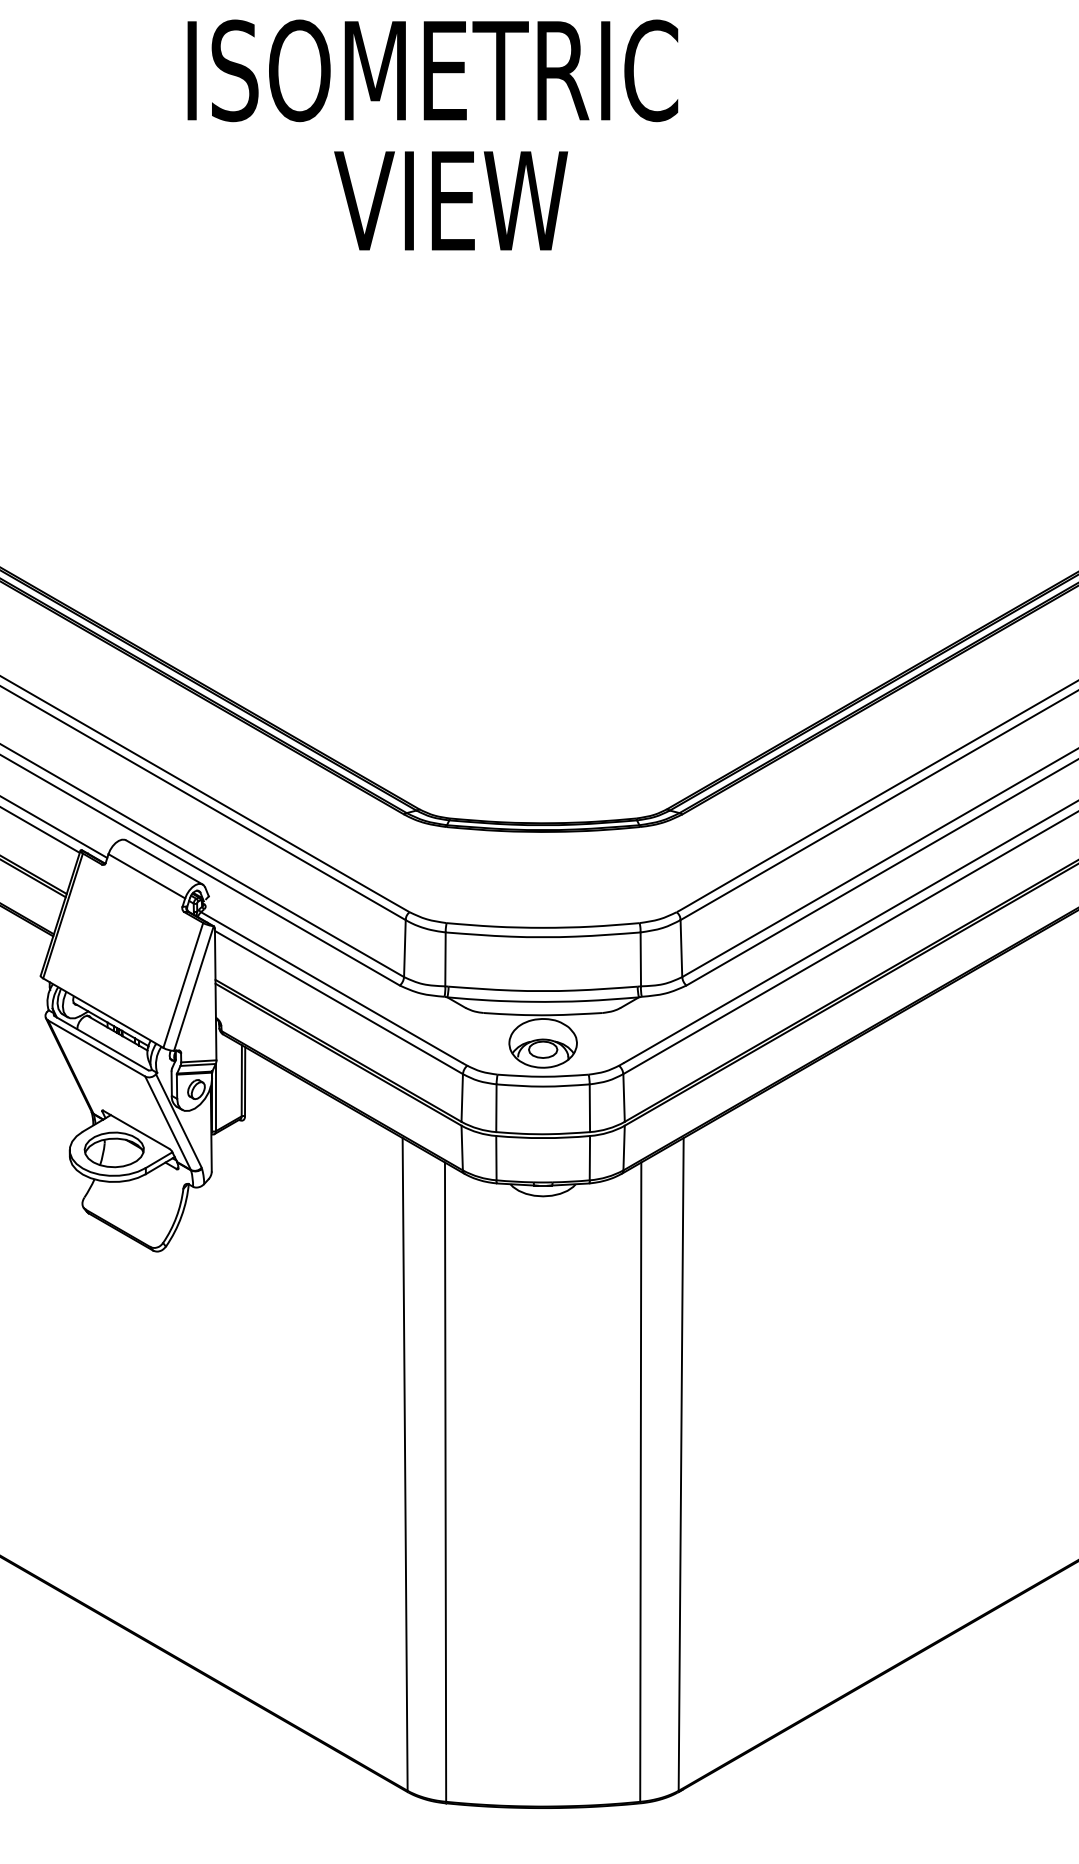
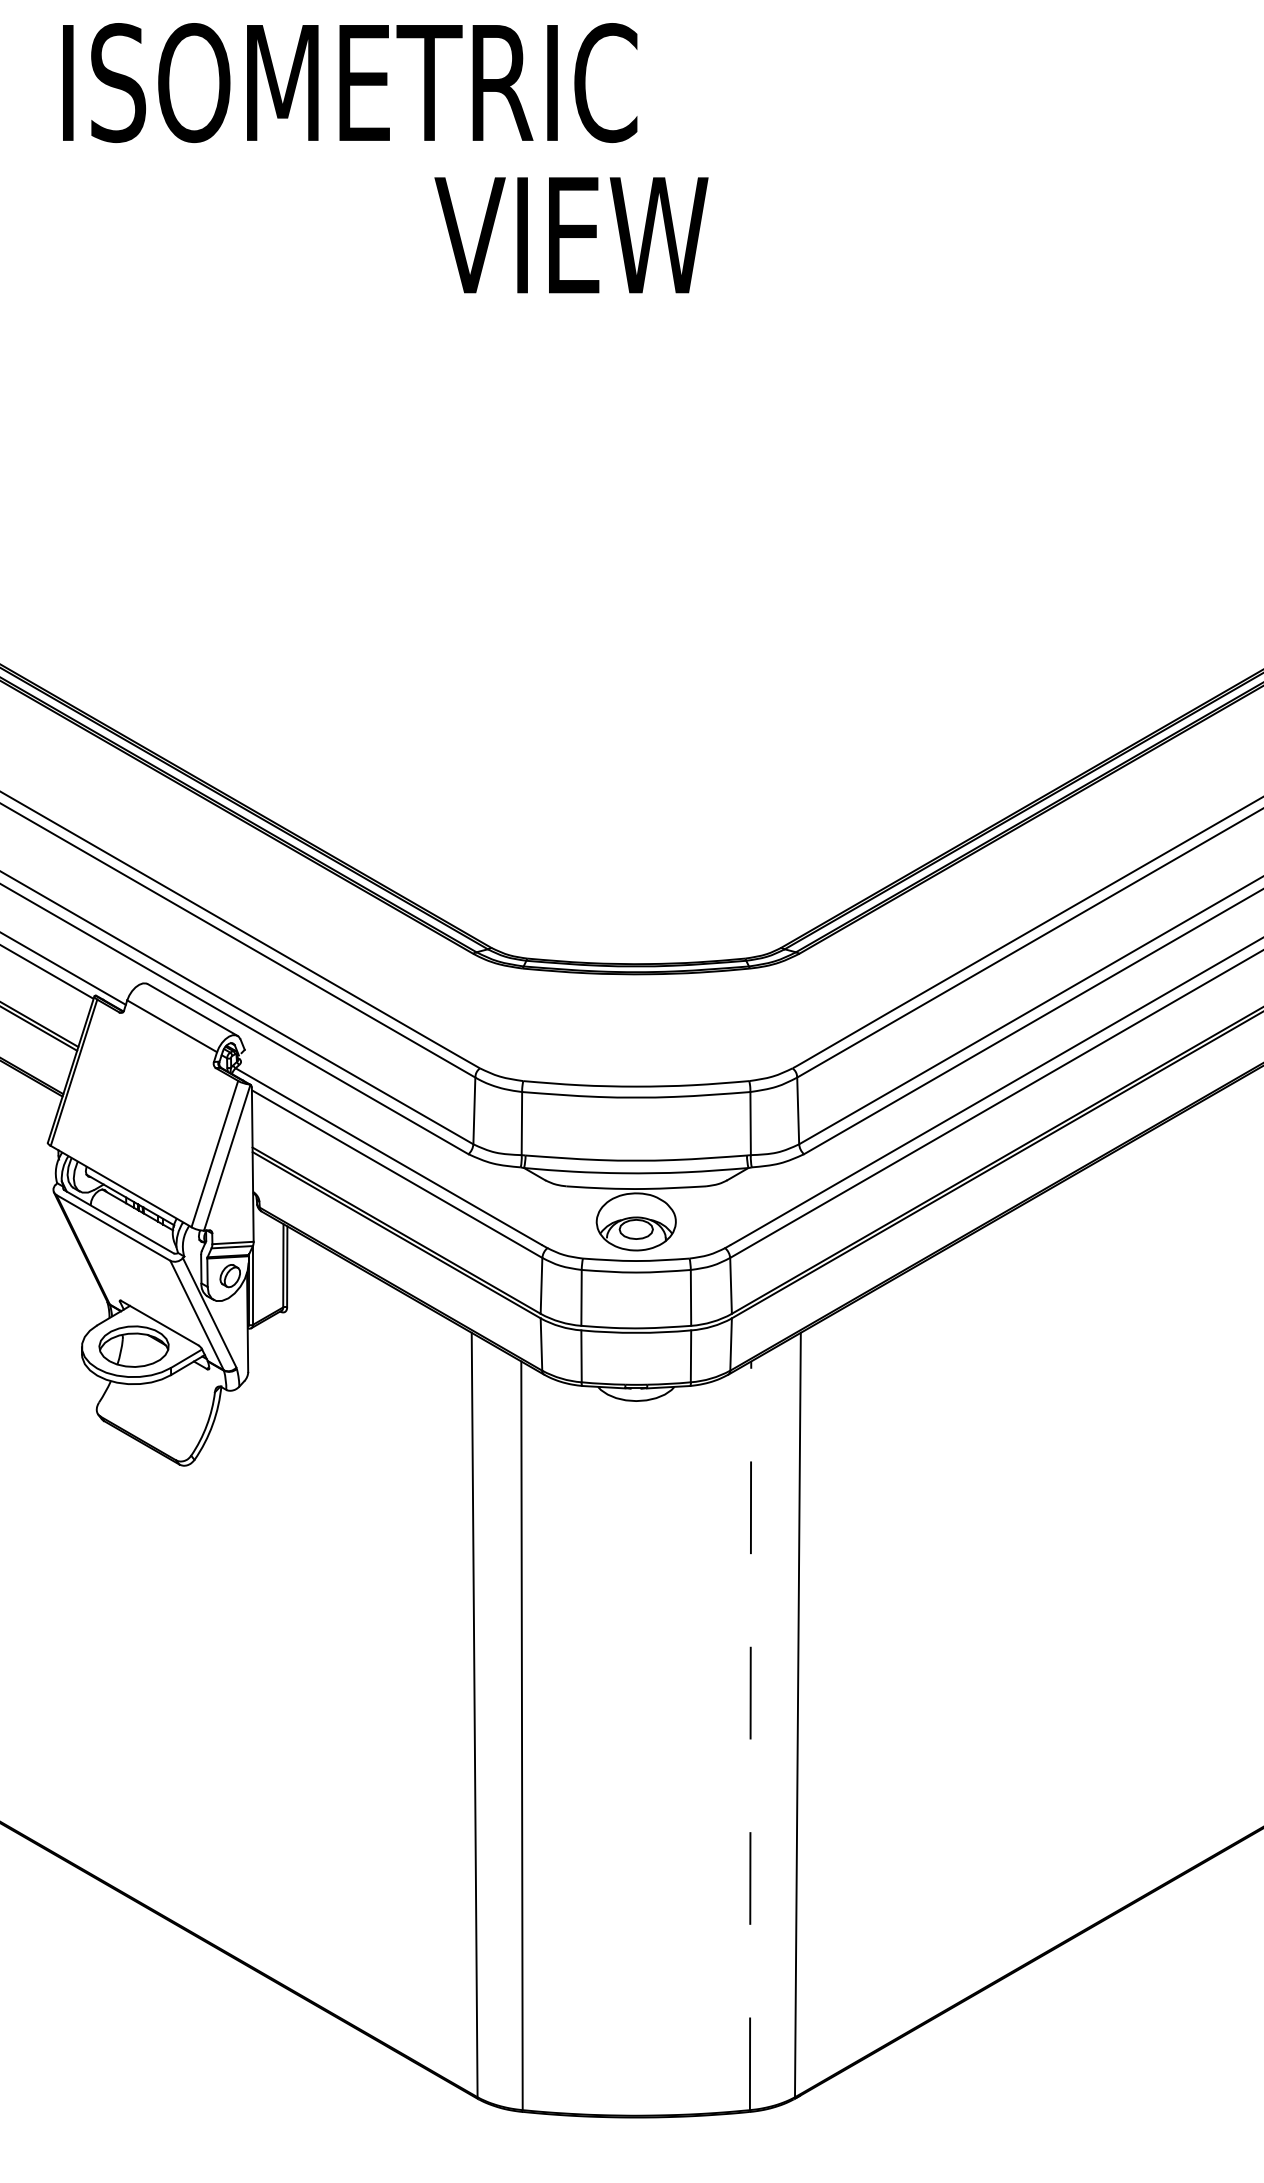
text: (433, 70) -> (350, 82), moved
text: (451, 201) -> (571, 235), moved
line: (640, 1481) -> (750, 1735), solid -> dashed

